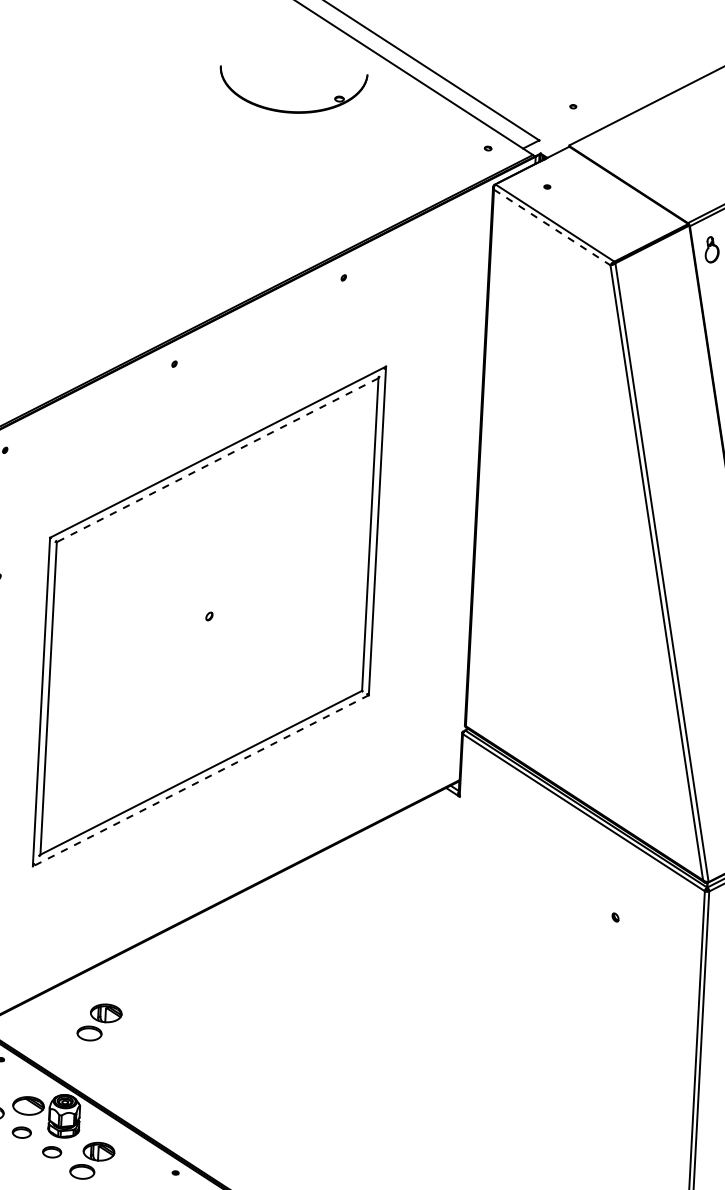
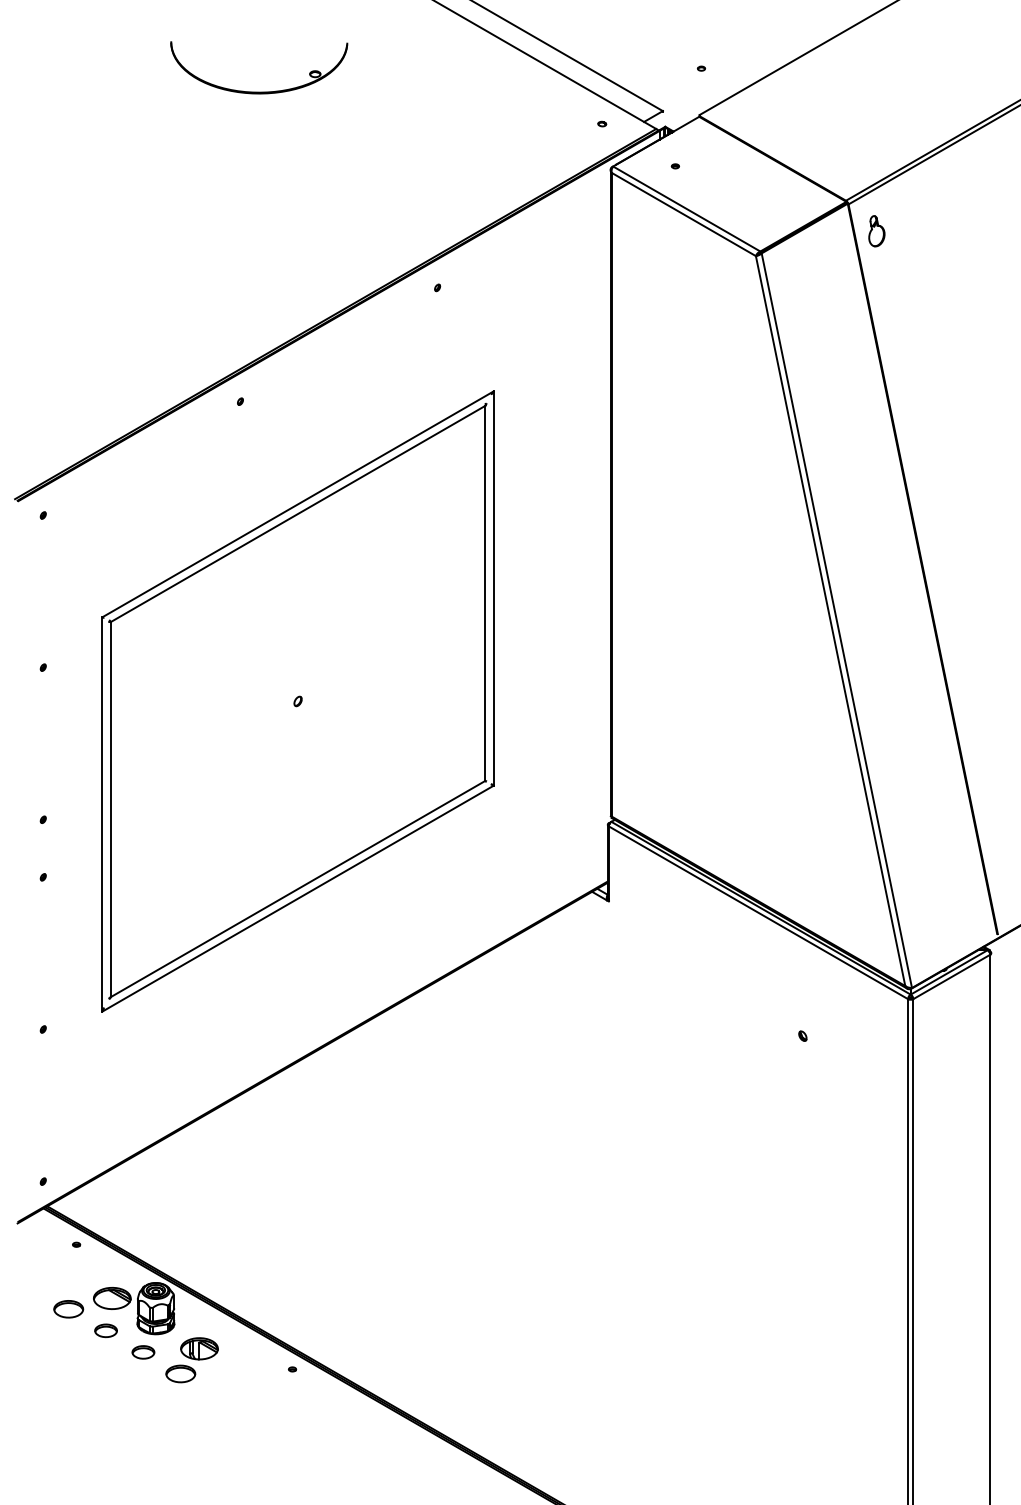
part: (292, 111) -> (259, 91), moved
line: (552, 227) -> (684, 214), dashed -> solid
line: (217, 460) -> (297, 514), dashed -> solid
line: (201, 780) -> (298, 898), dashed -> solid
part: (99, 1022) -> (191, 1194), removed

